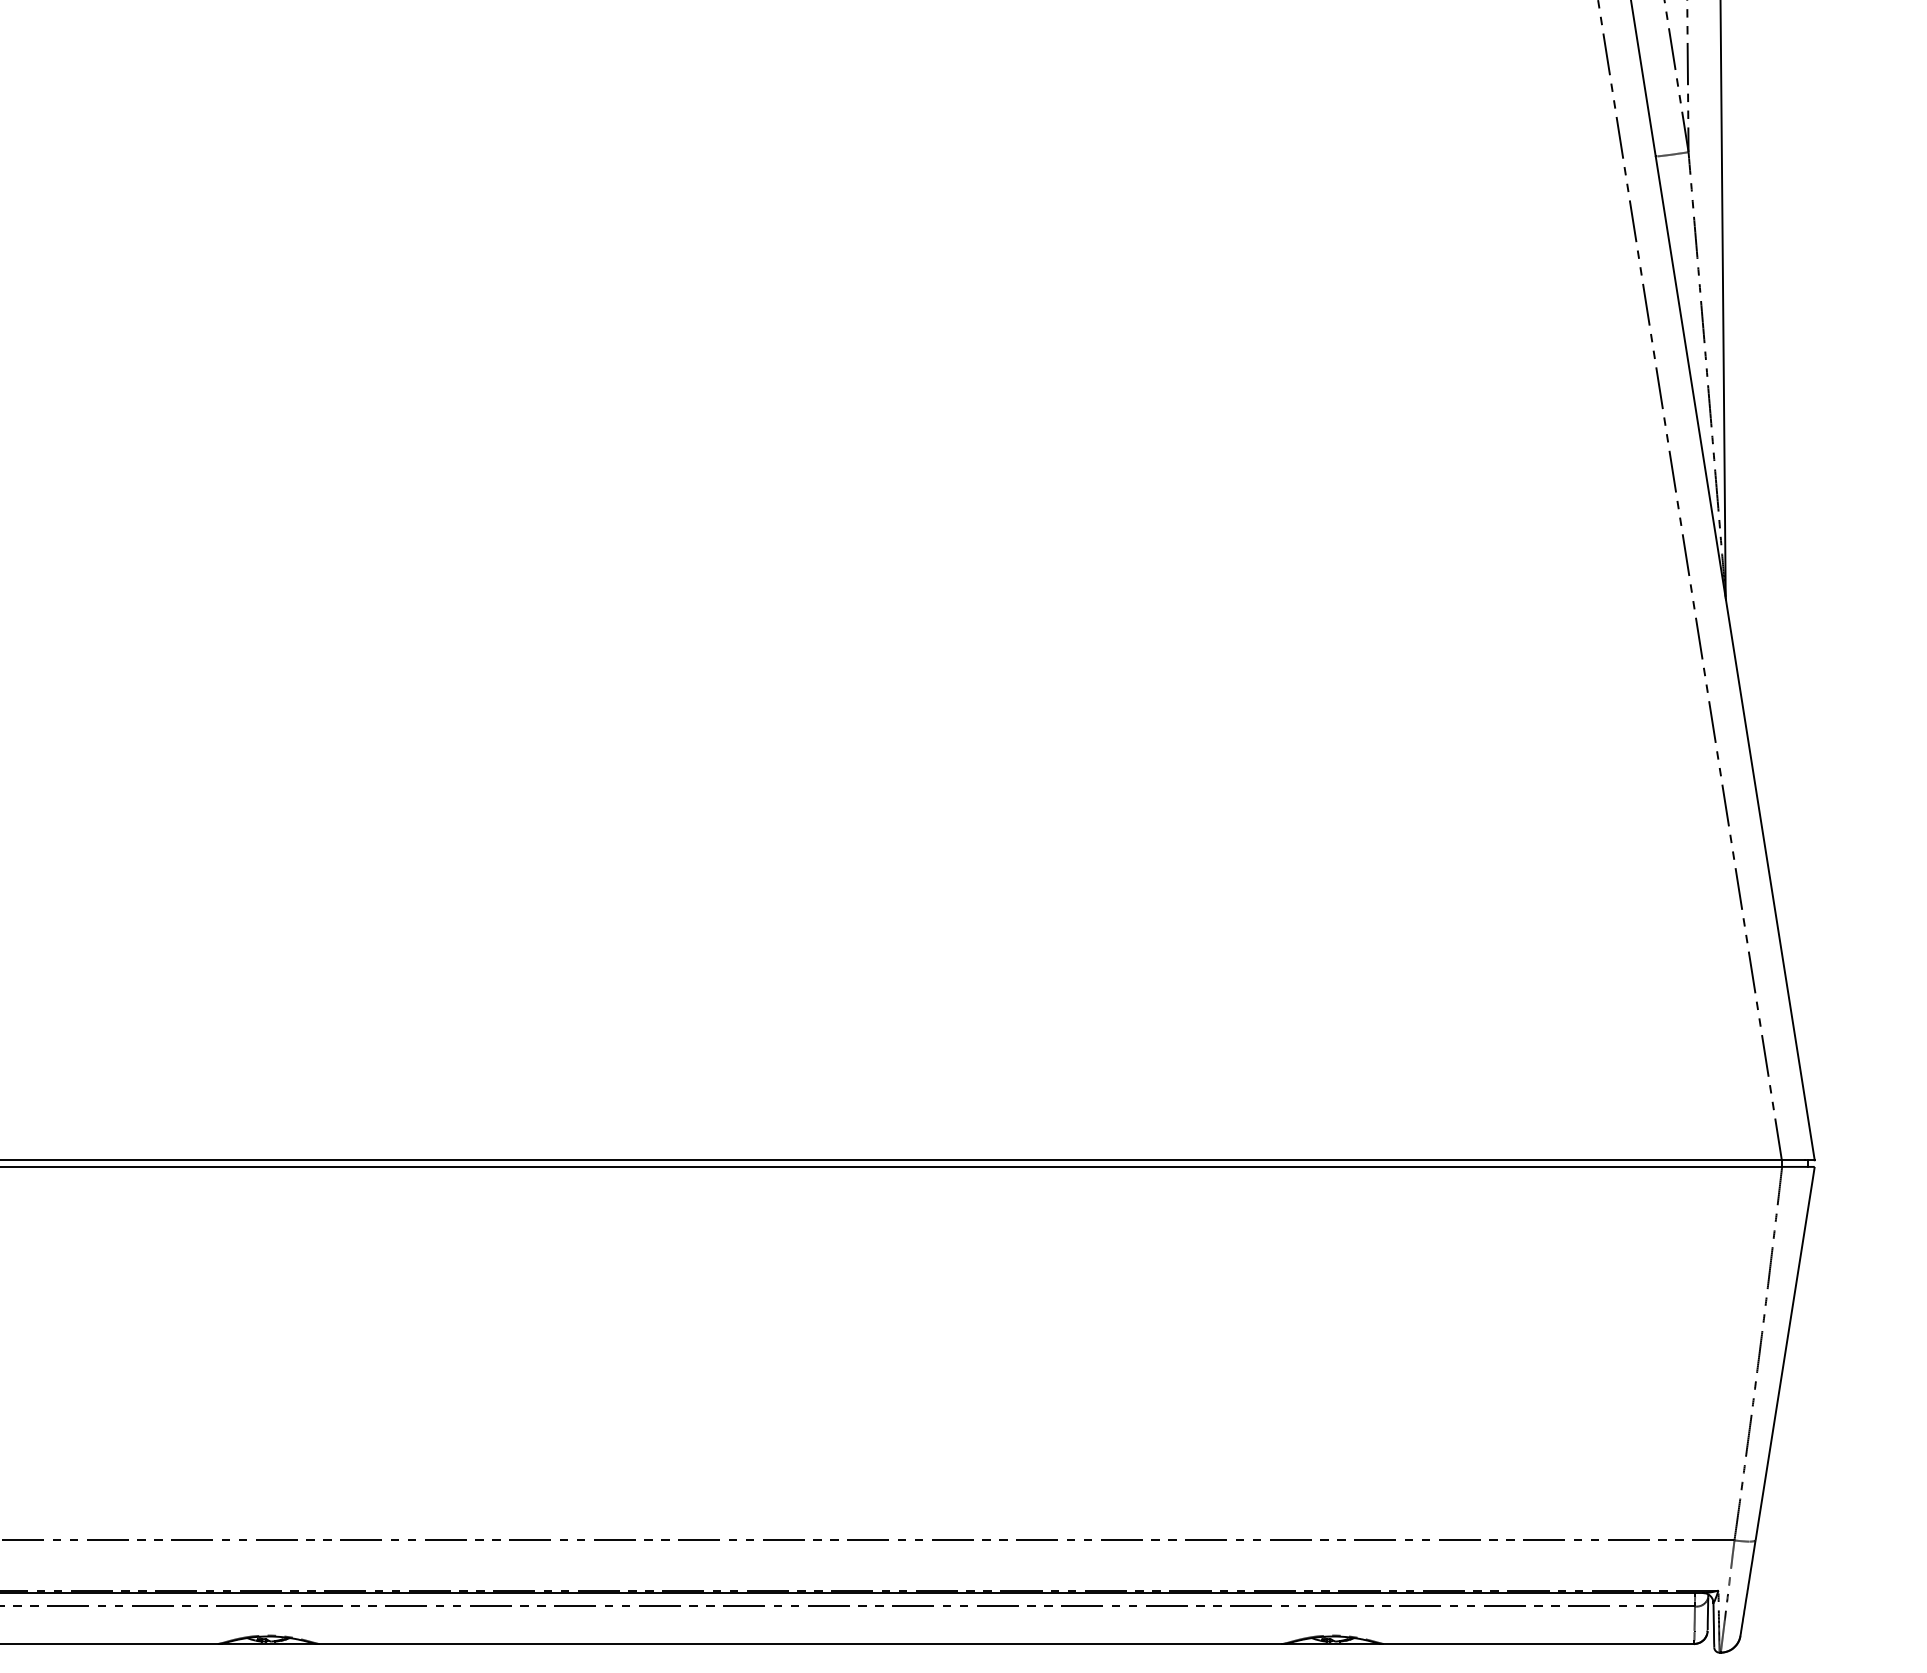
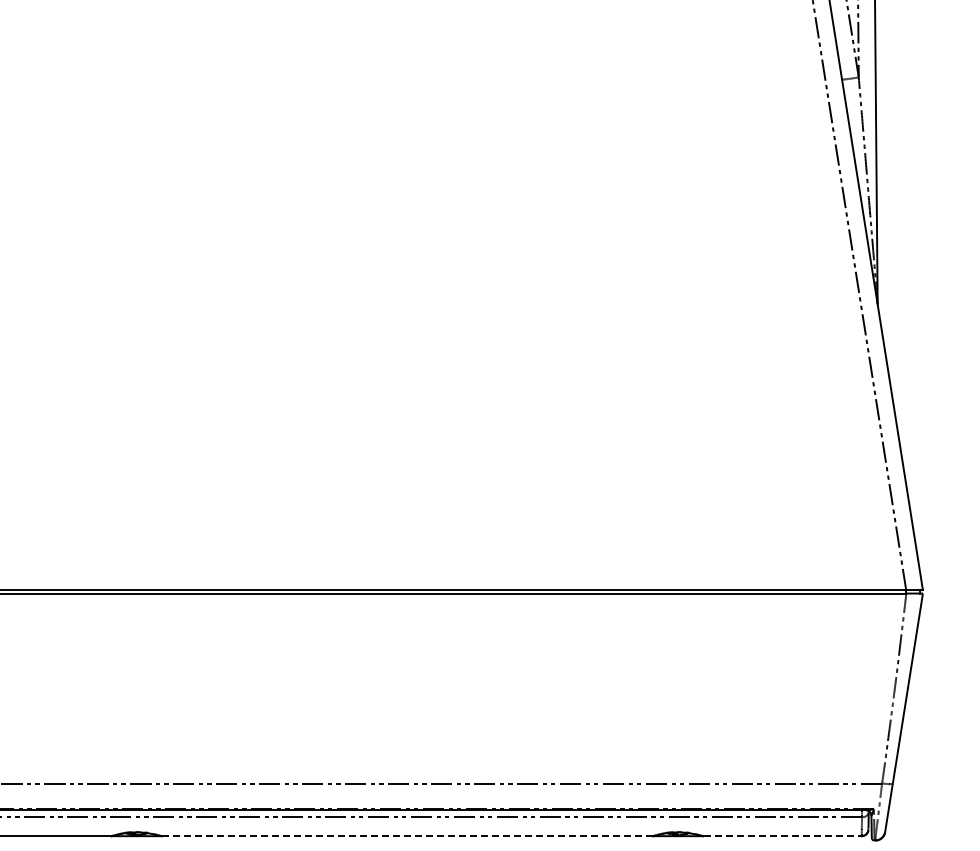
line: (801, 1644) -> (407, 836), solid -> dashed
line: (1538, 1644) -> (782, 836), solid -> dashed

